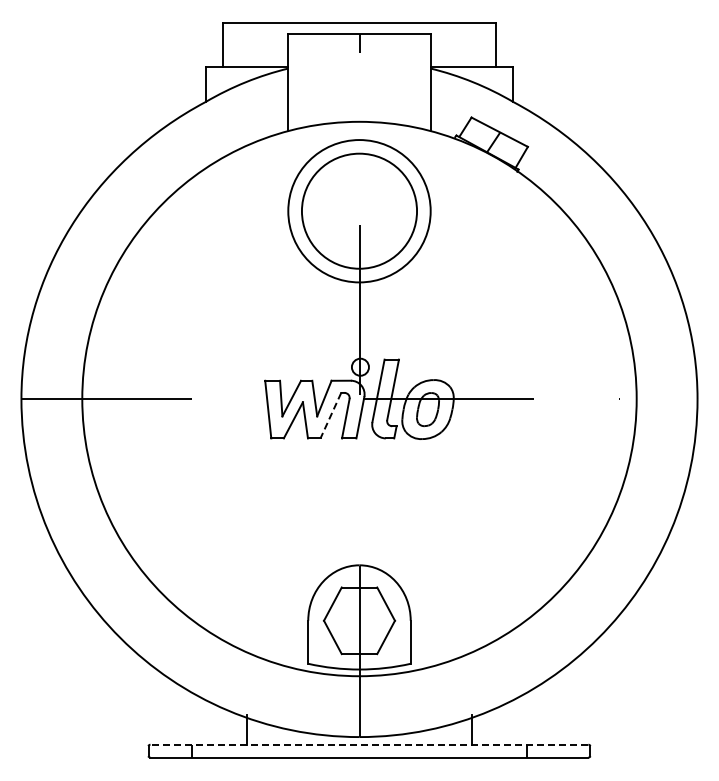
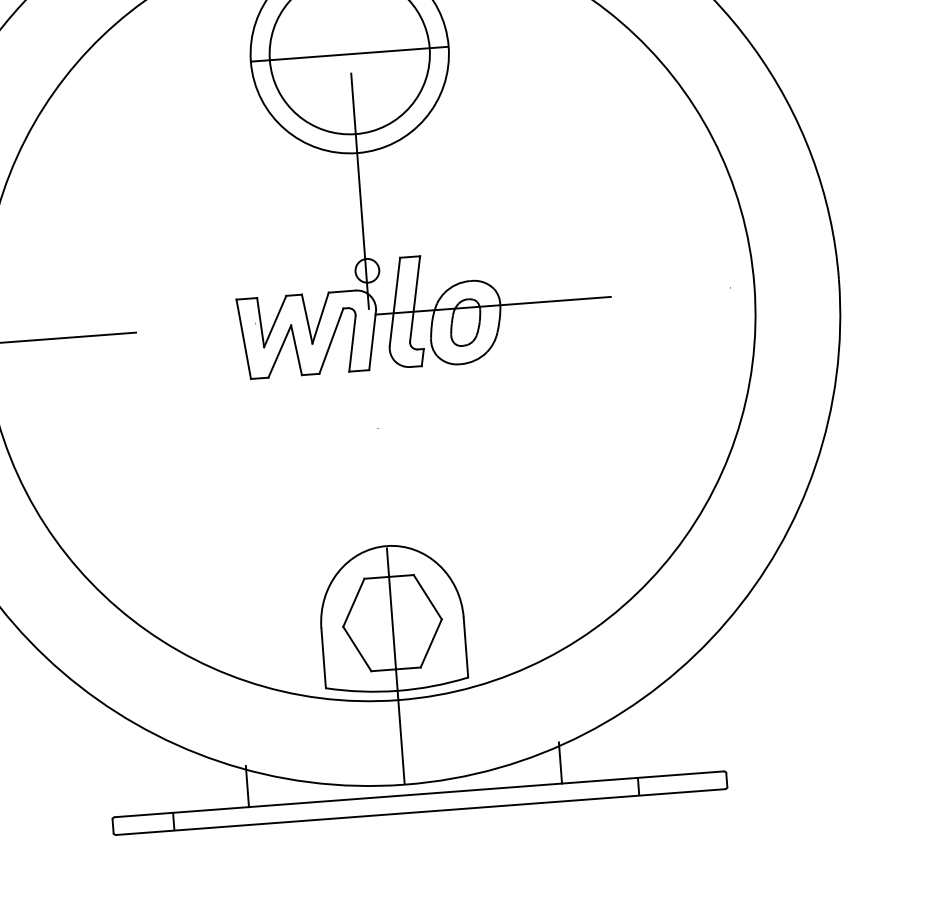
line: (359, 211) -> (349, 54), added
line: (330, 415) -> (330, 340), dashed -> solid
line: (369, 744) -> (419, 793), dashed -> solid

